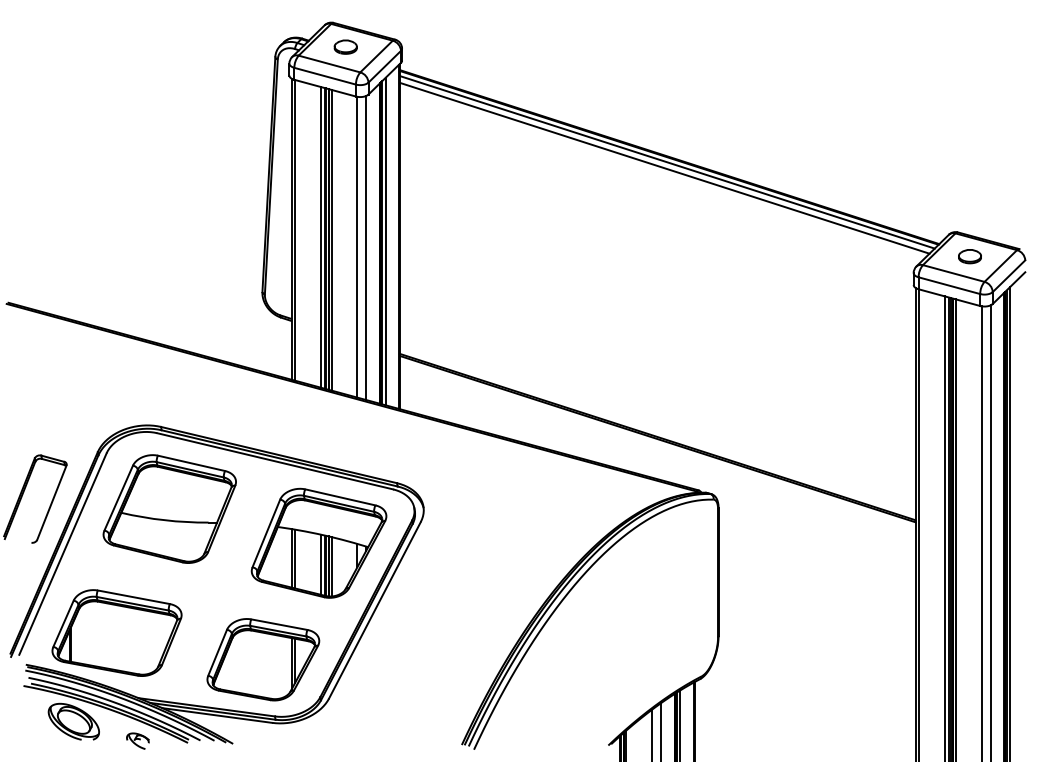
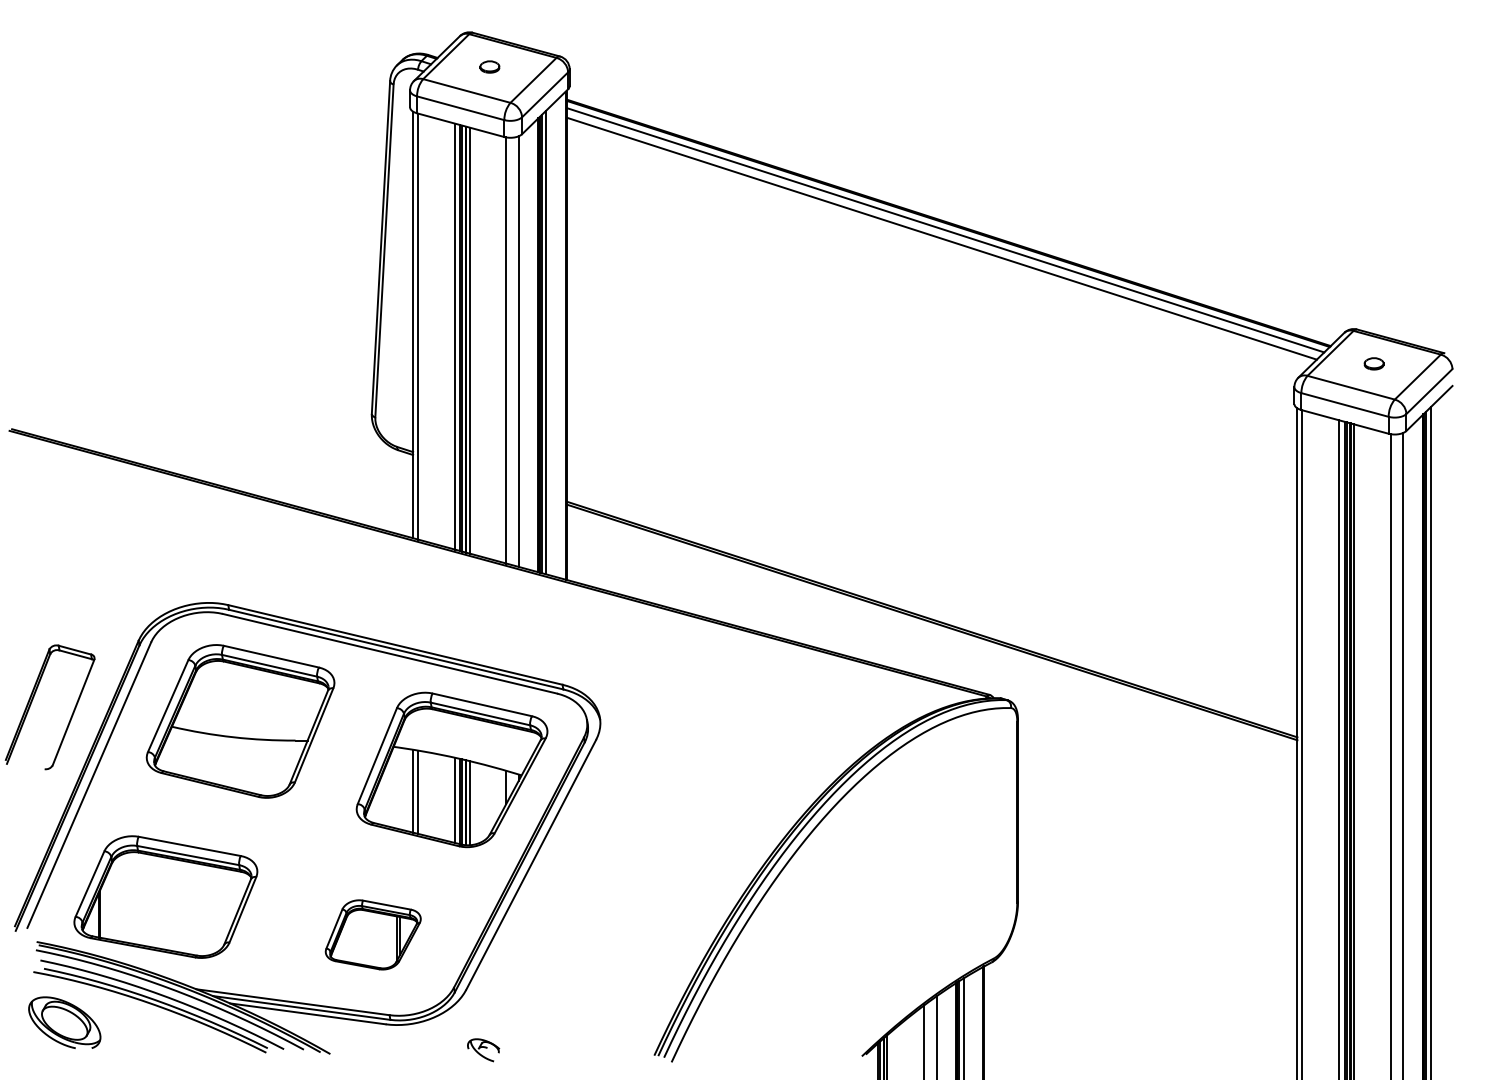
part: (345, 46) -> (489, 66), size x0.6
part: (969, 256) -> (1373, 363), size x0.6
part: (263, 659) -> (373, 934), size x0.6
part: (73, 721) -> (64, 1022), moved
part: (137, 741) -> (483, 1050), moved

